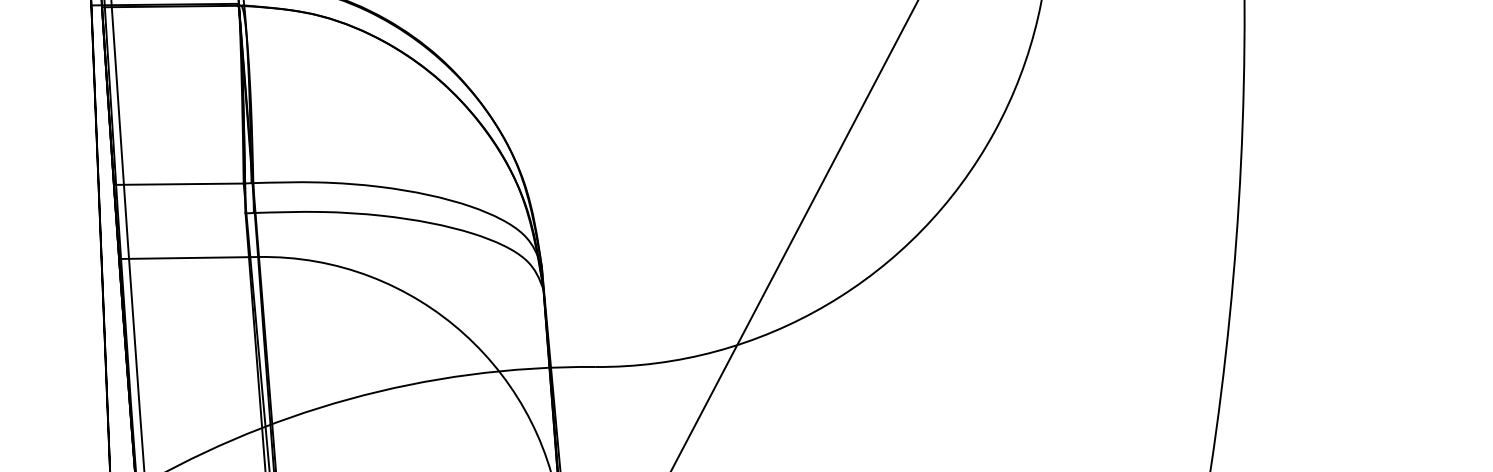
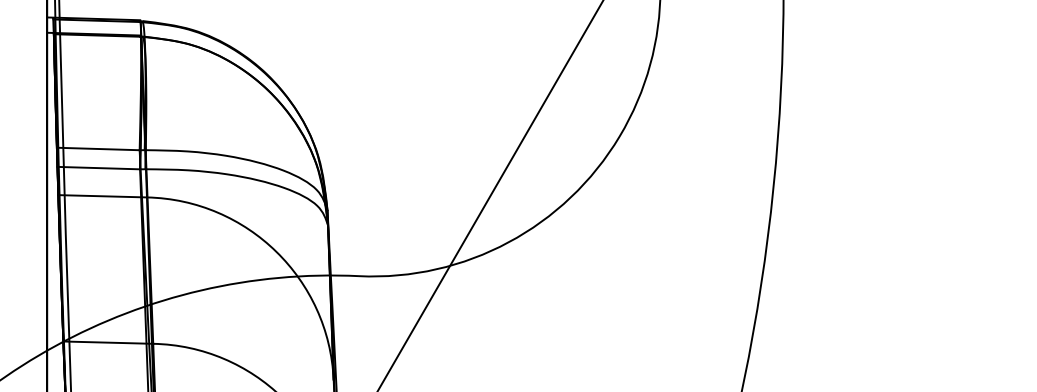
line: (180, 213) -> (98, 167), added

